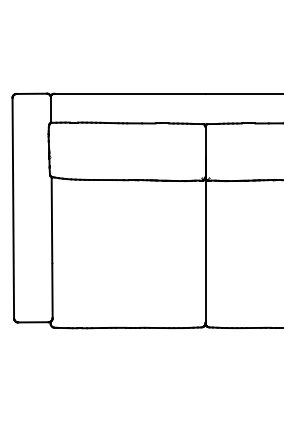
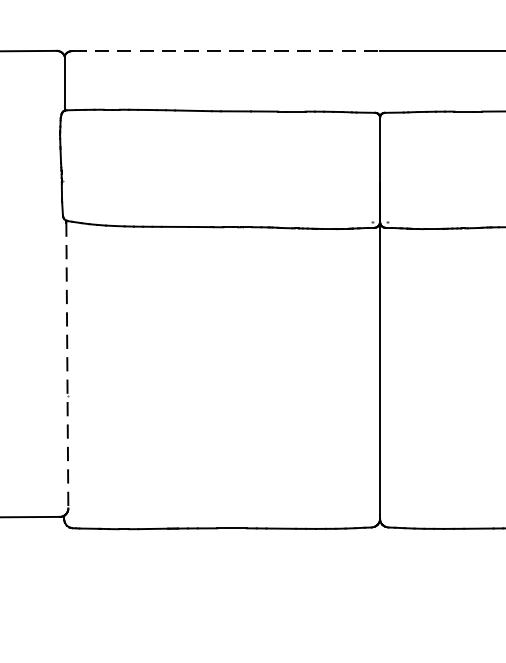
line: (130, 93) -> (227, 50), solid -> dashed
line: (52, 248) -> (68, 366), solid -> dashed

